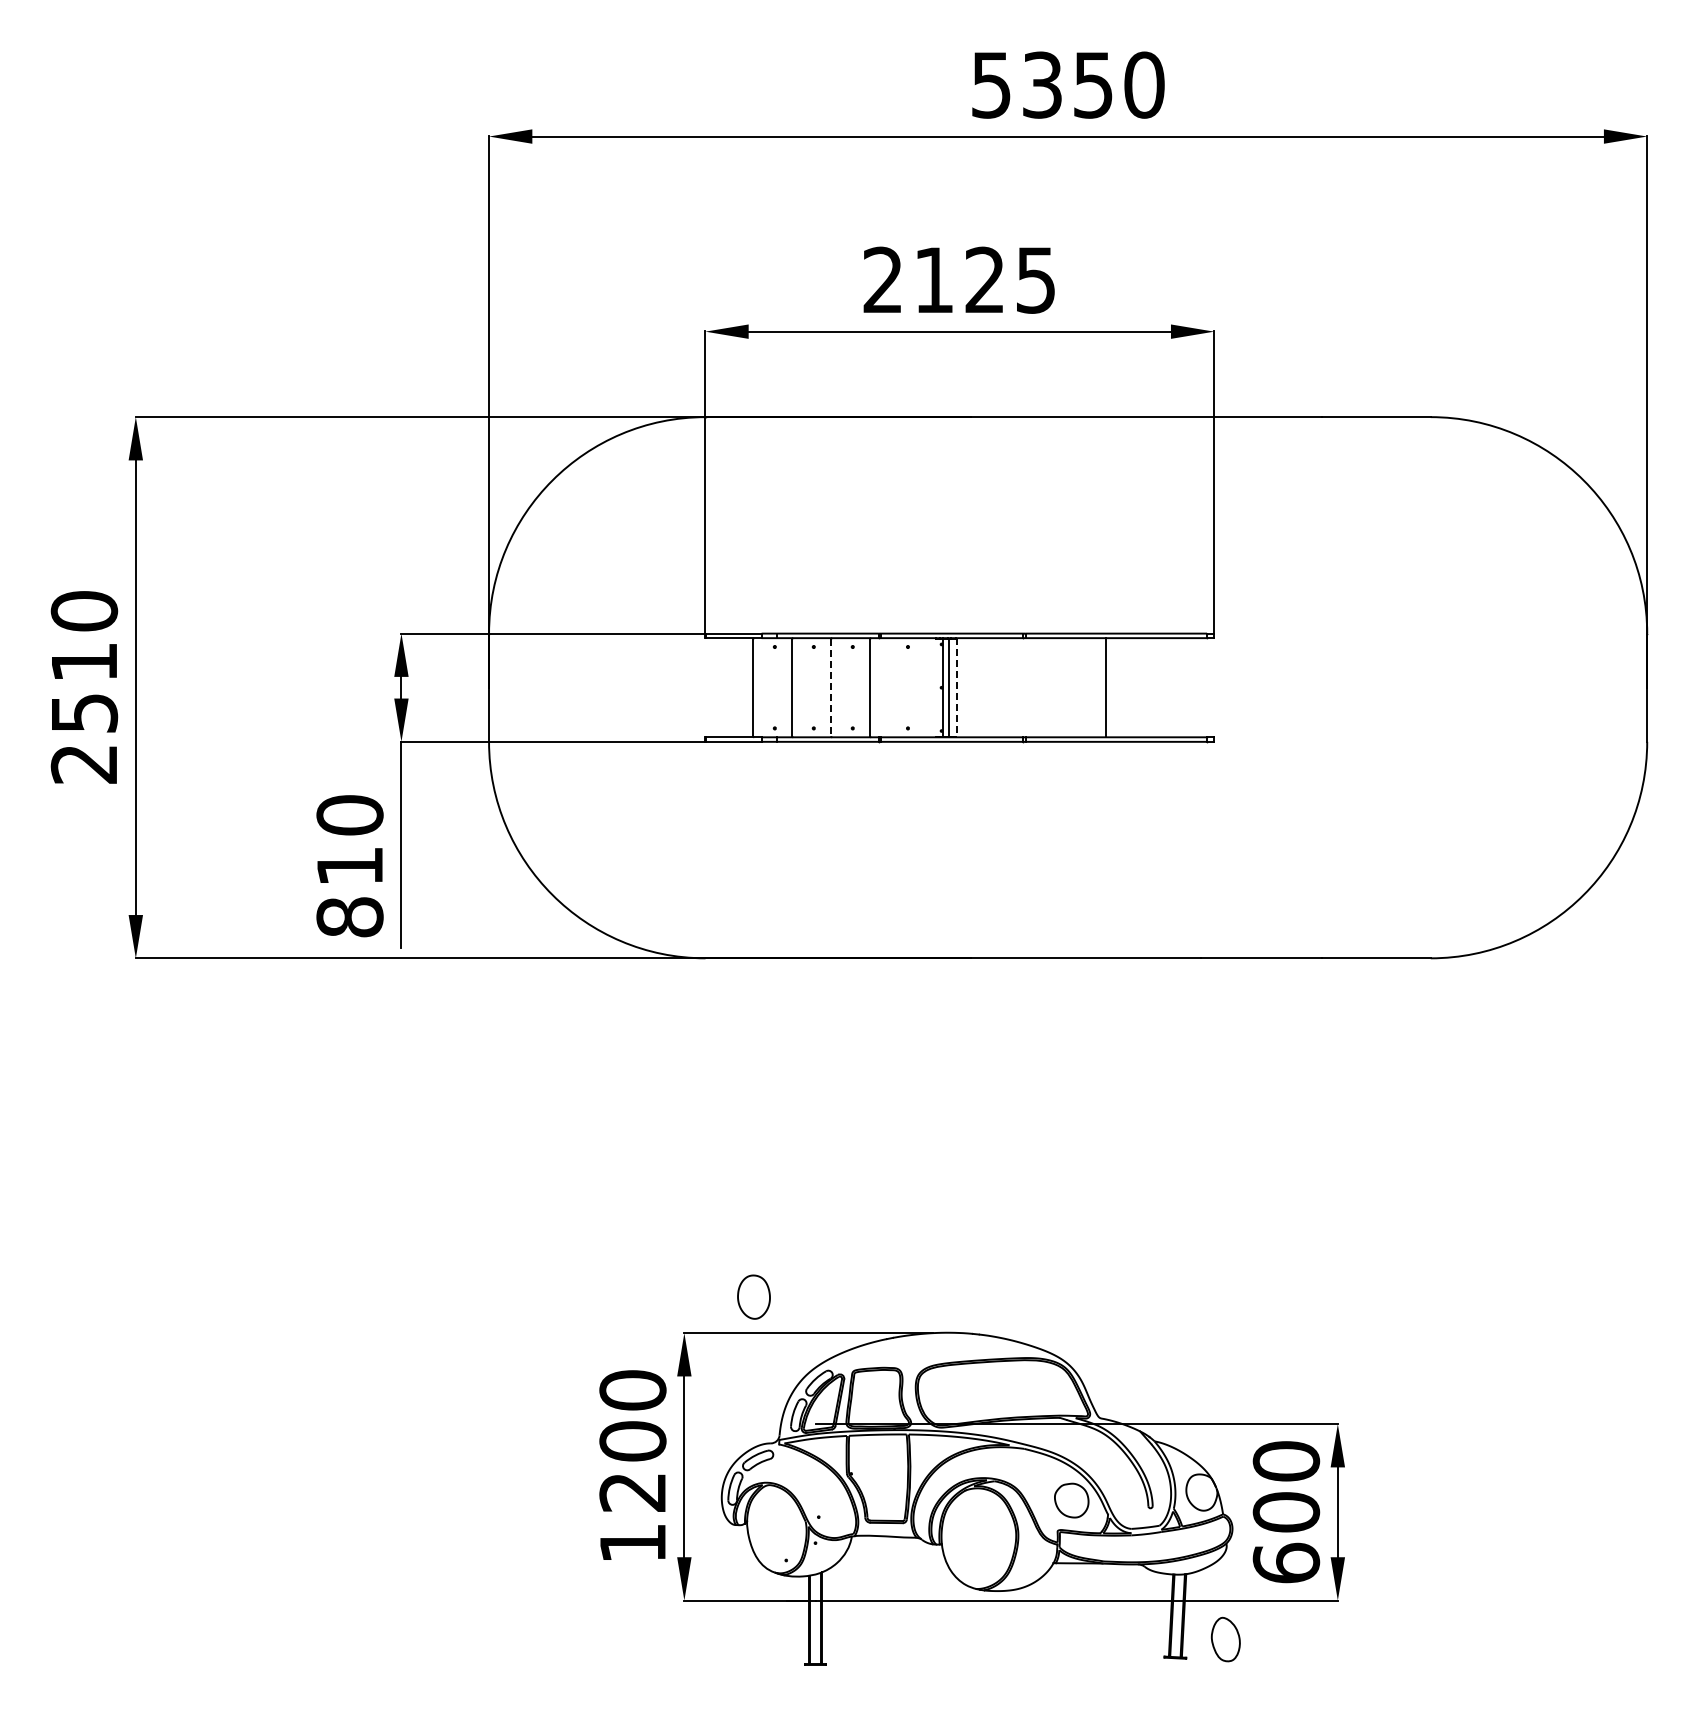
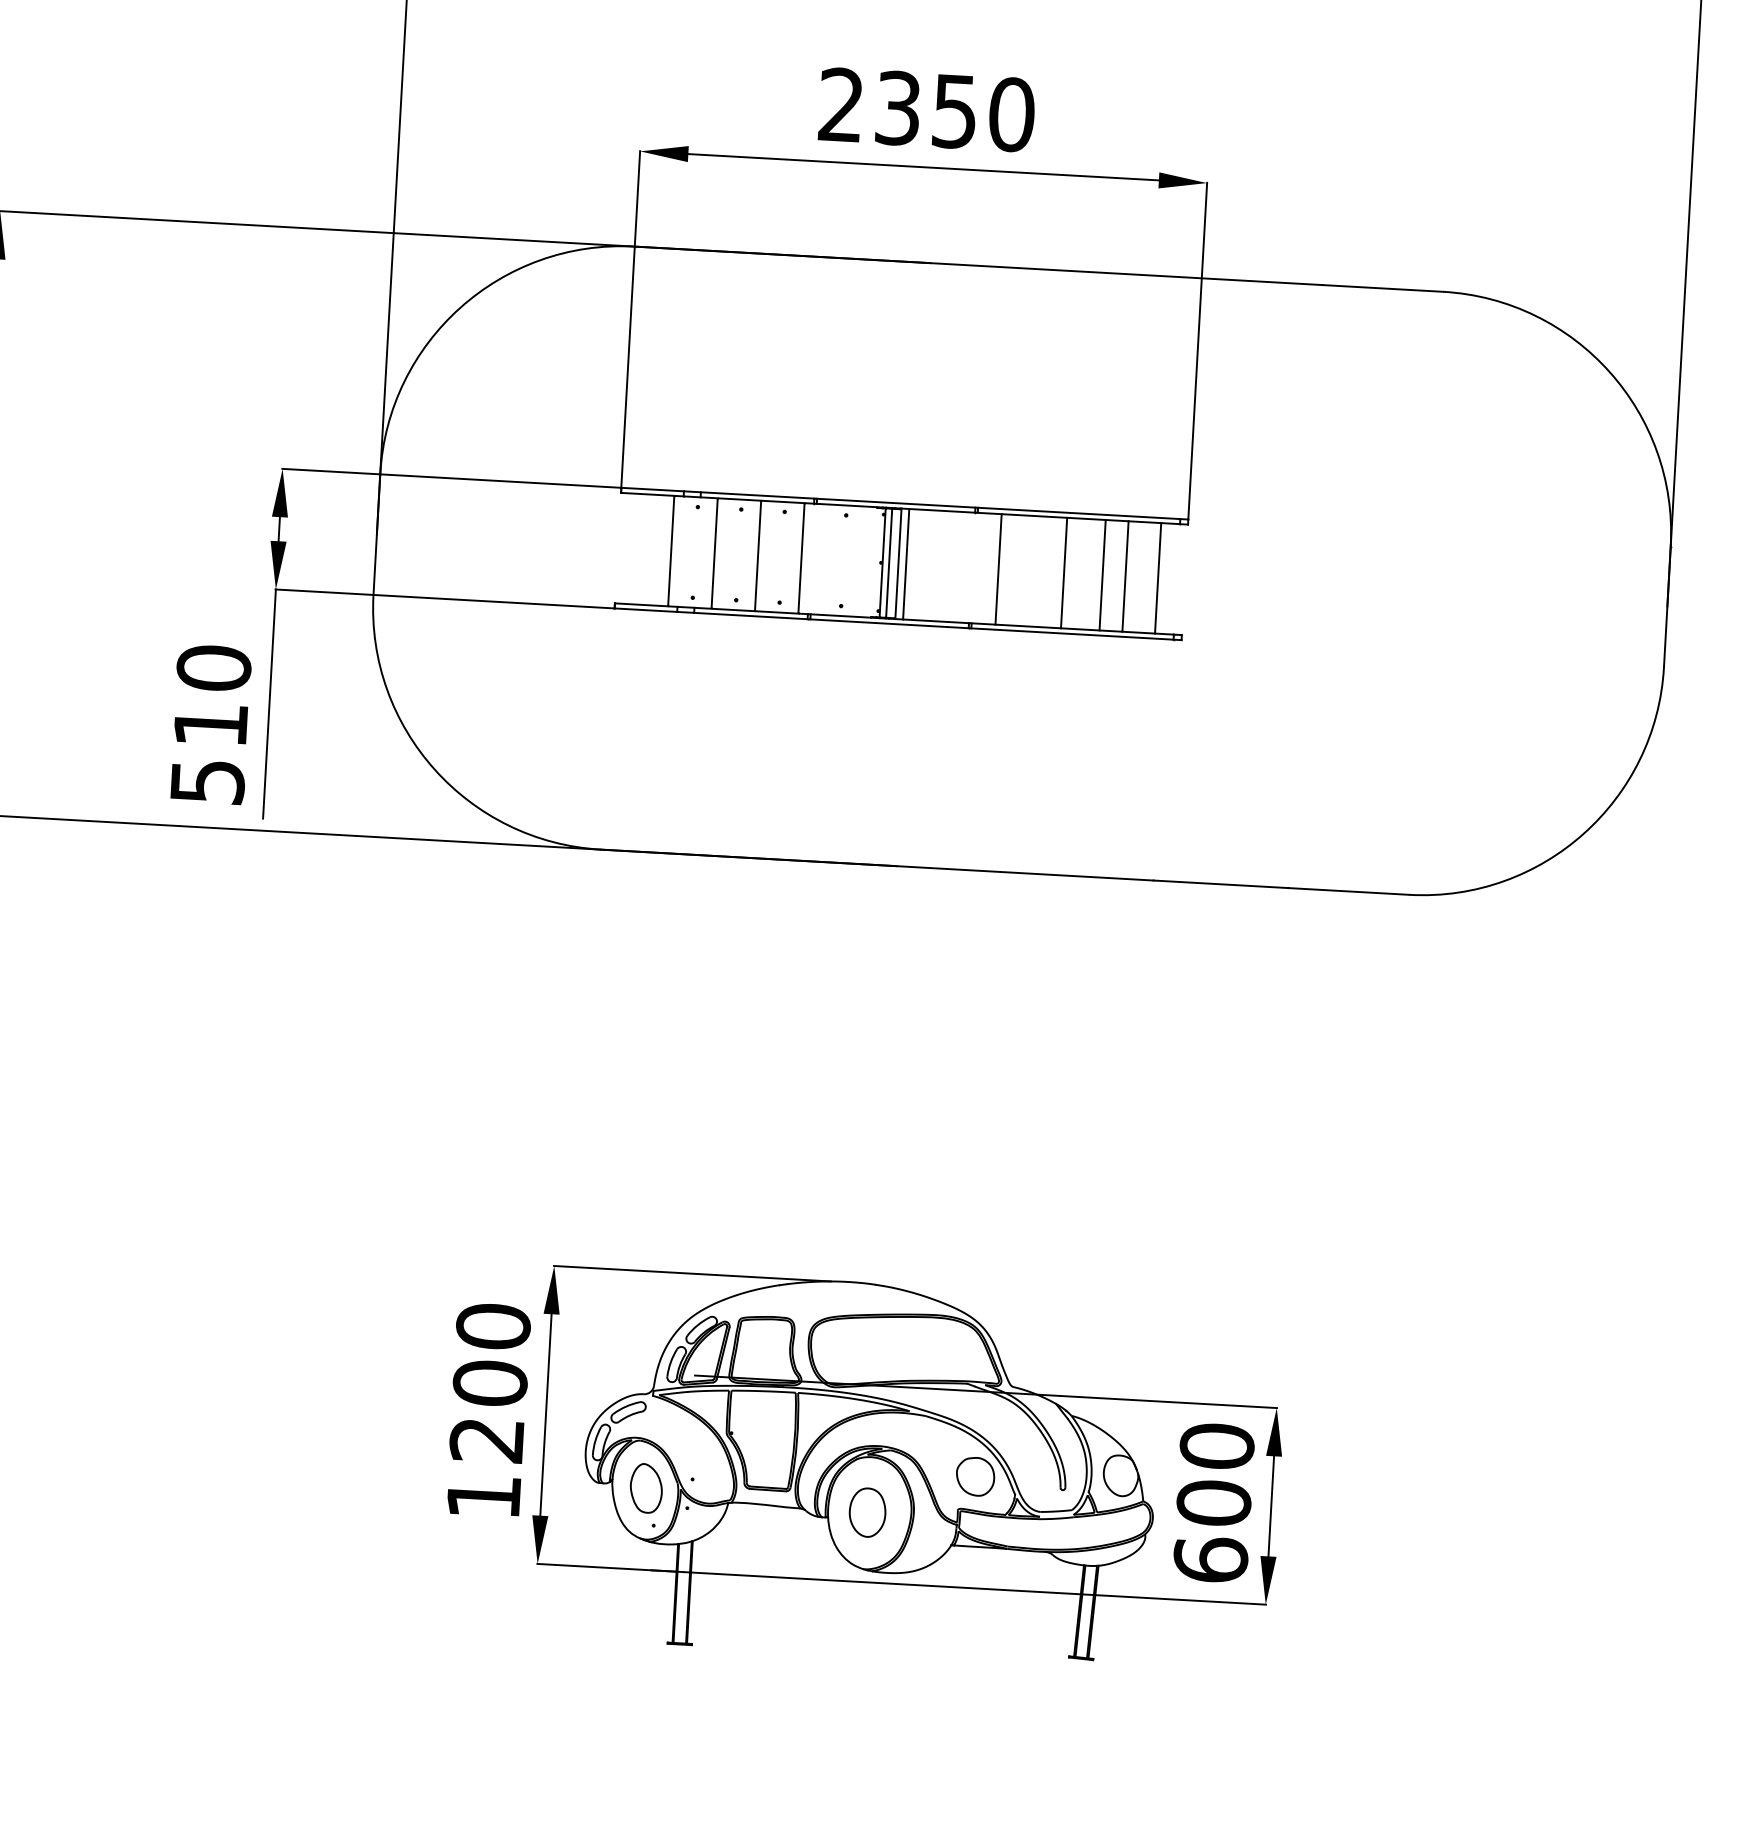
text: (985, 279) -> (955, 110), 2125 -> 2350
line: (957, 687) -> (898, 563), dashed -> solid
line: (964, 687) -> (906, 564), added
line: (1047, 687) -> (999, 569), added
line: (1140, 687) -> (1102, 574), added
line: (1160, 687) -> (1125, 576), added
line: (1190, 687) -> (1158, 578), added
line: (831, 688) -> (758, 556), dashed -> solid
text: (349, 917) -> (207, 781), 810 -> 510
part: (753, 1296) -> (867, 1511), moved
part: (1225, 1639) -> (645, 1488), moved

